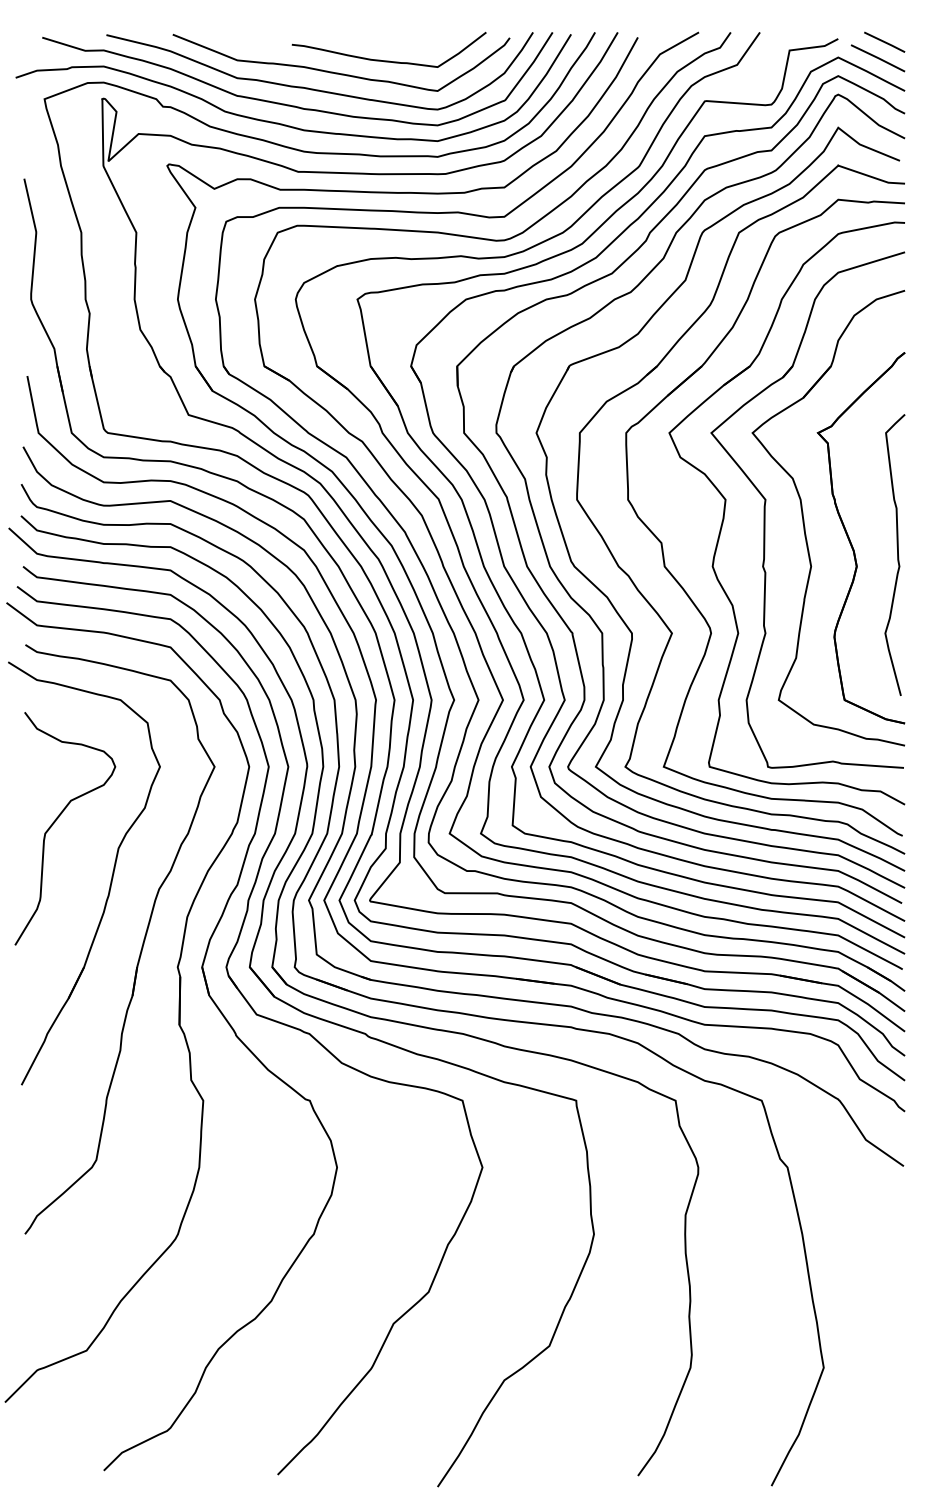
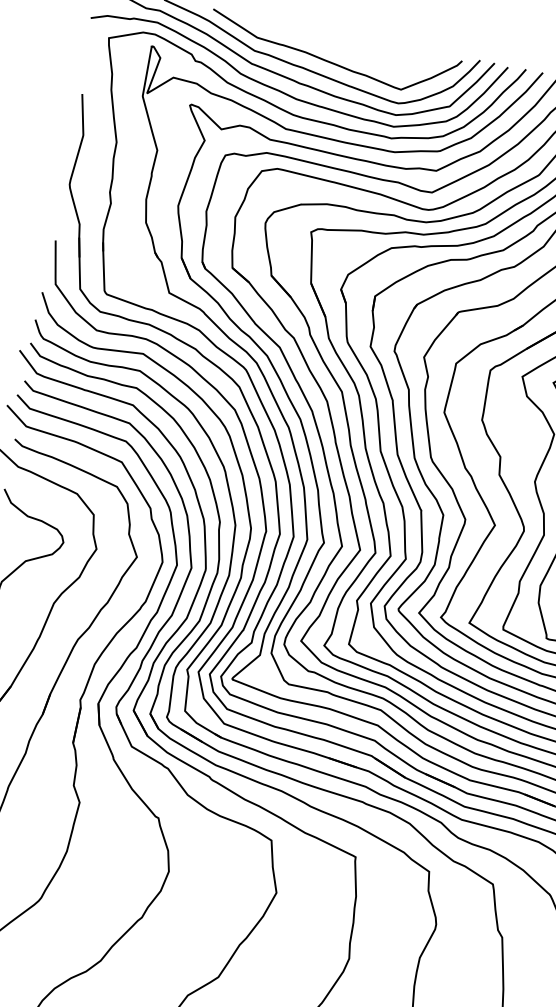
curve: (388, 60) -> (369, 59), removed

